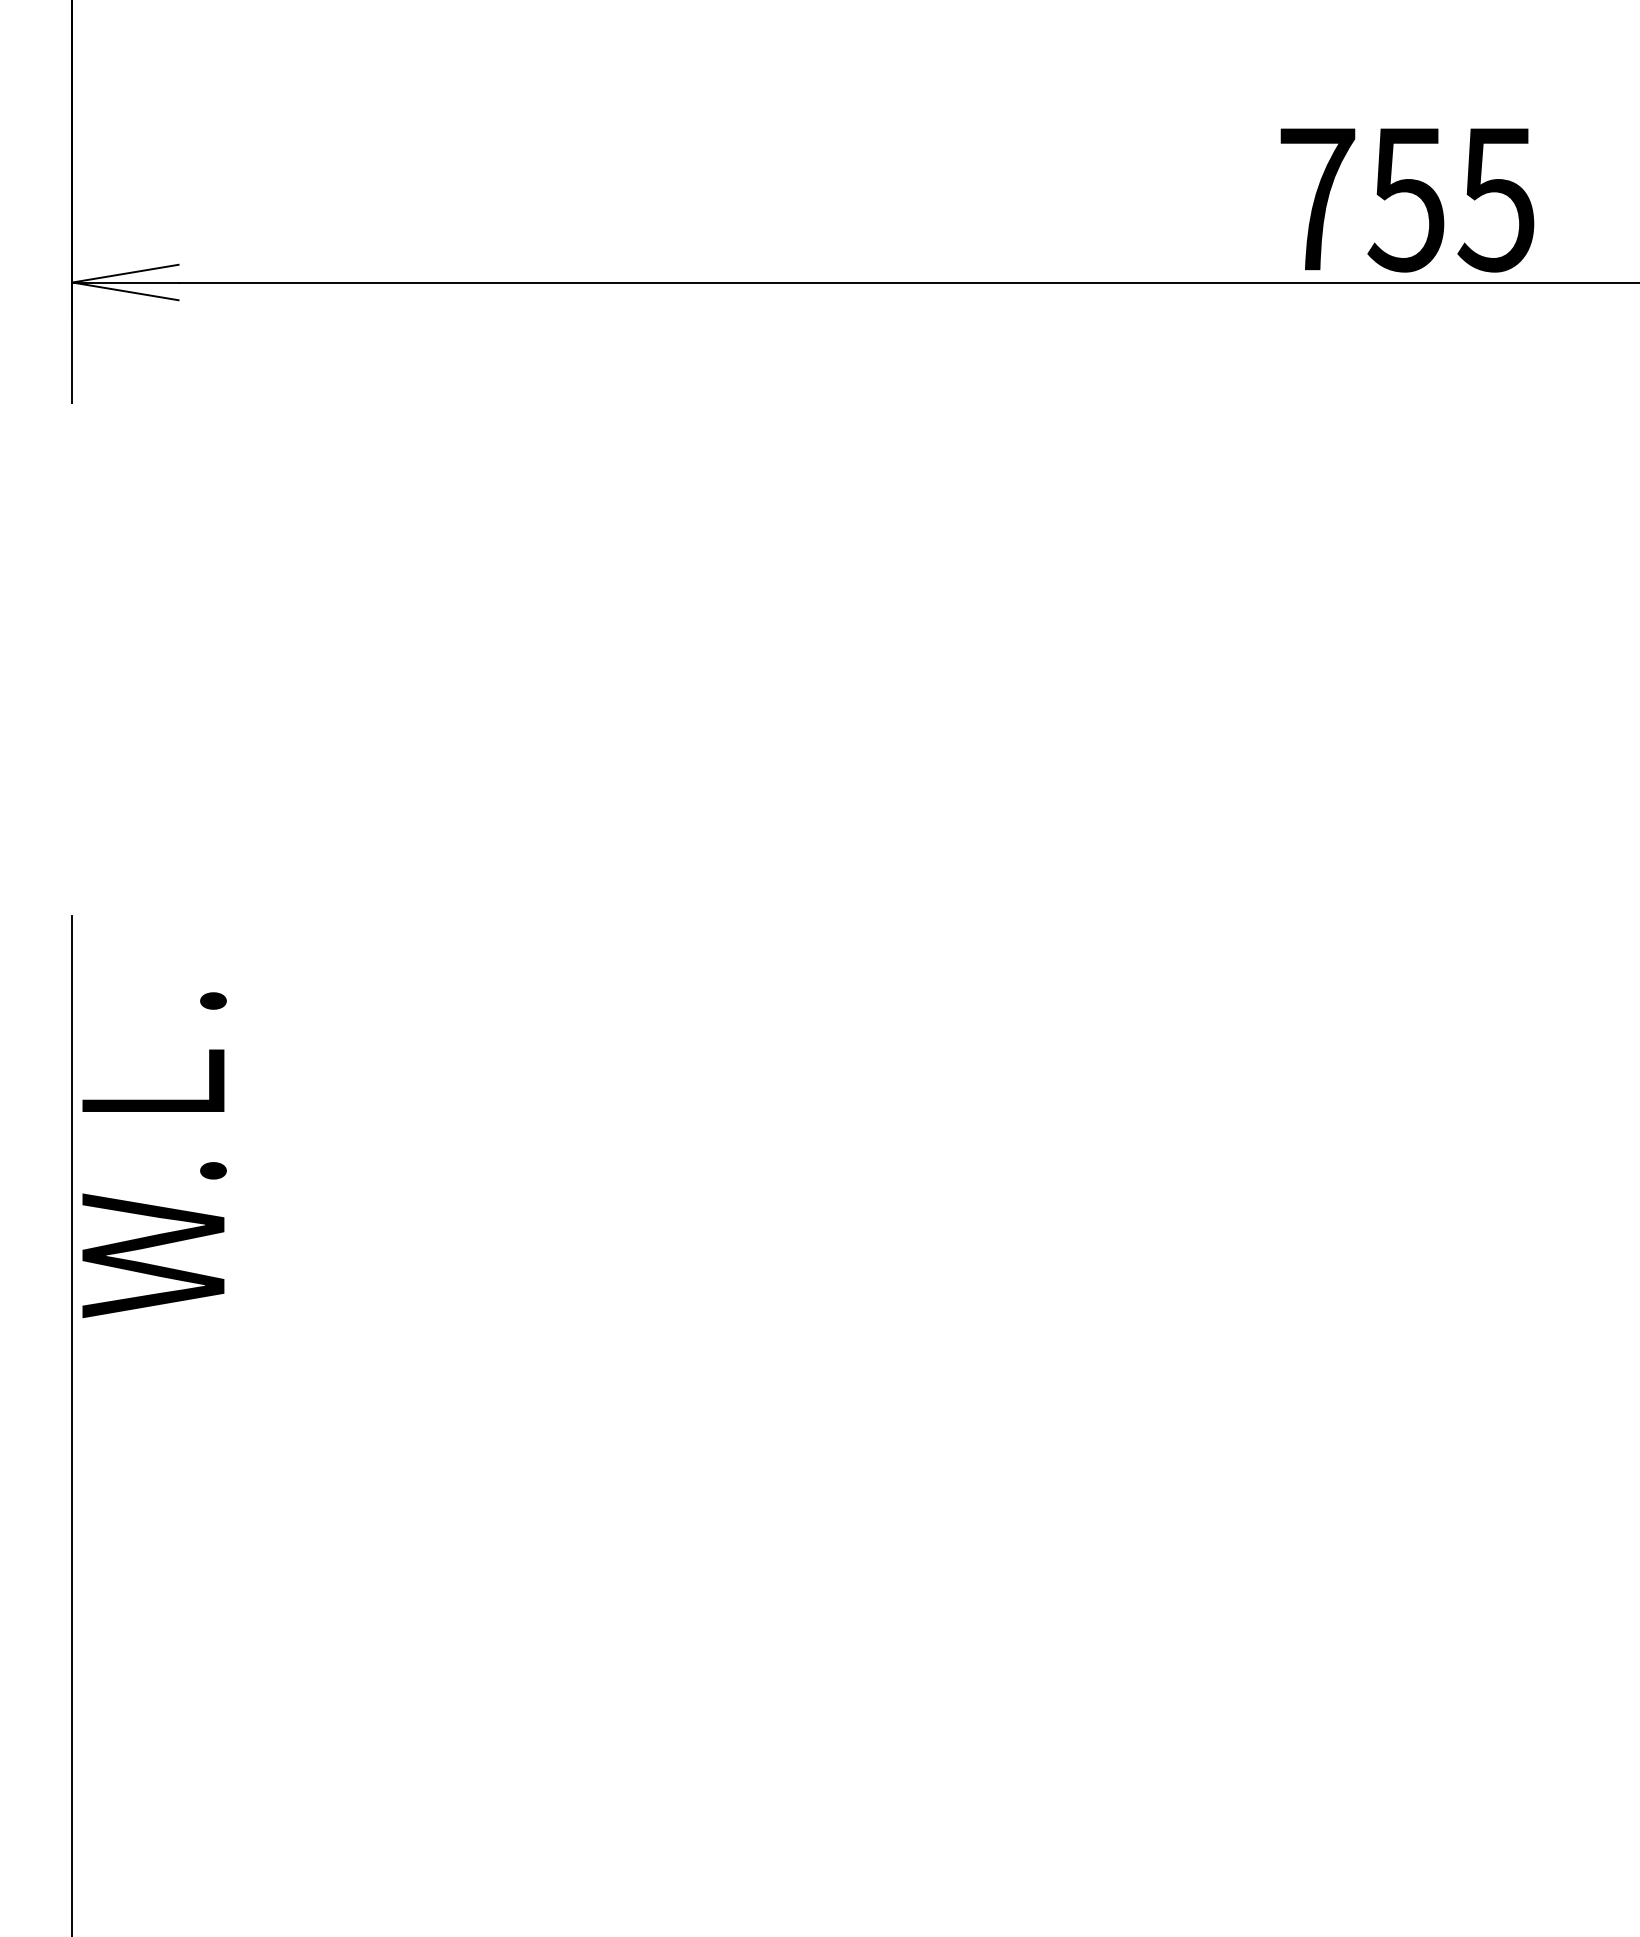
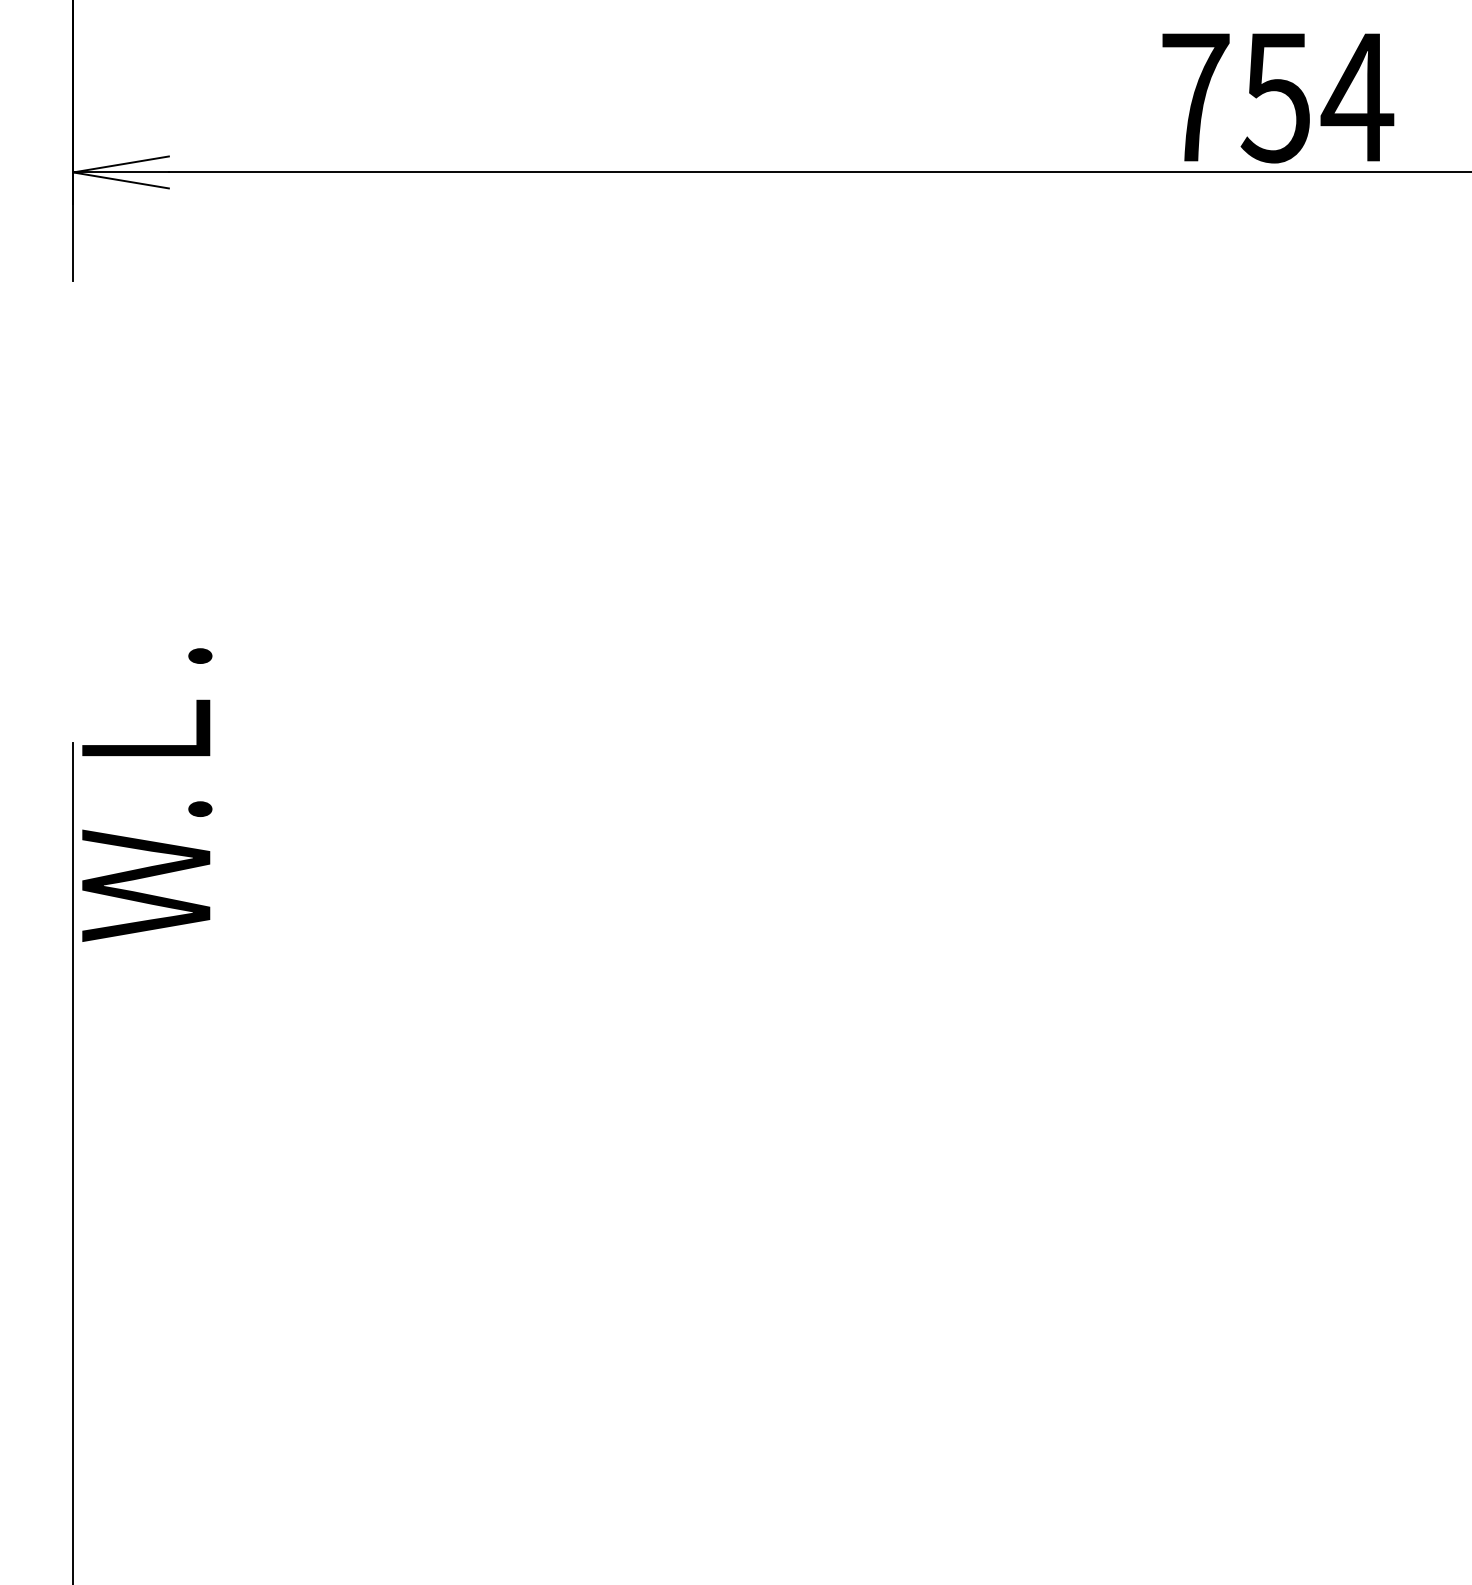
text: (1496, 200) -> (1357, 98), 755 -> 754
text: (154, 1155) -> (147, 795), moved

